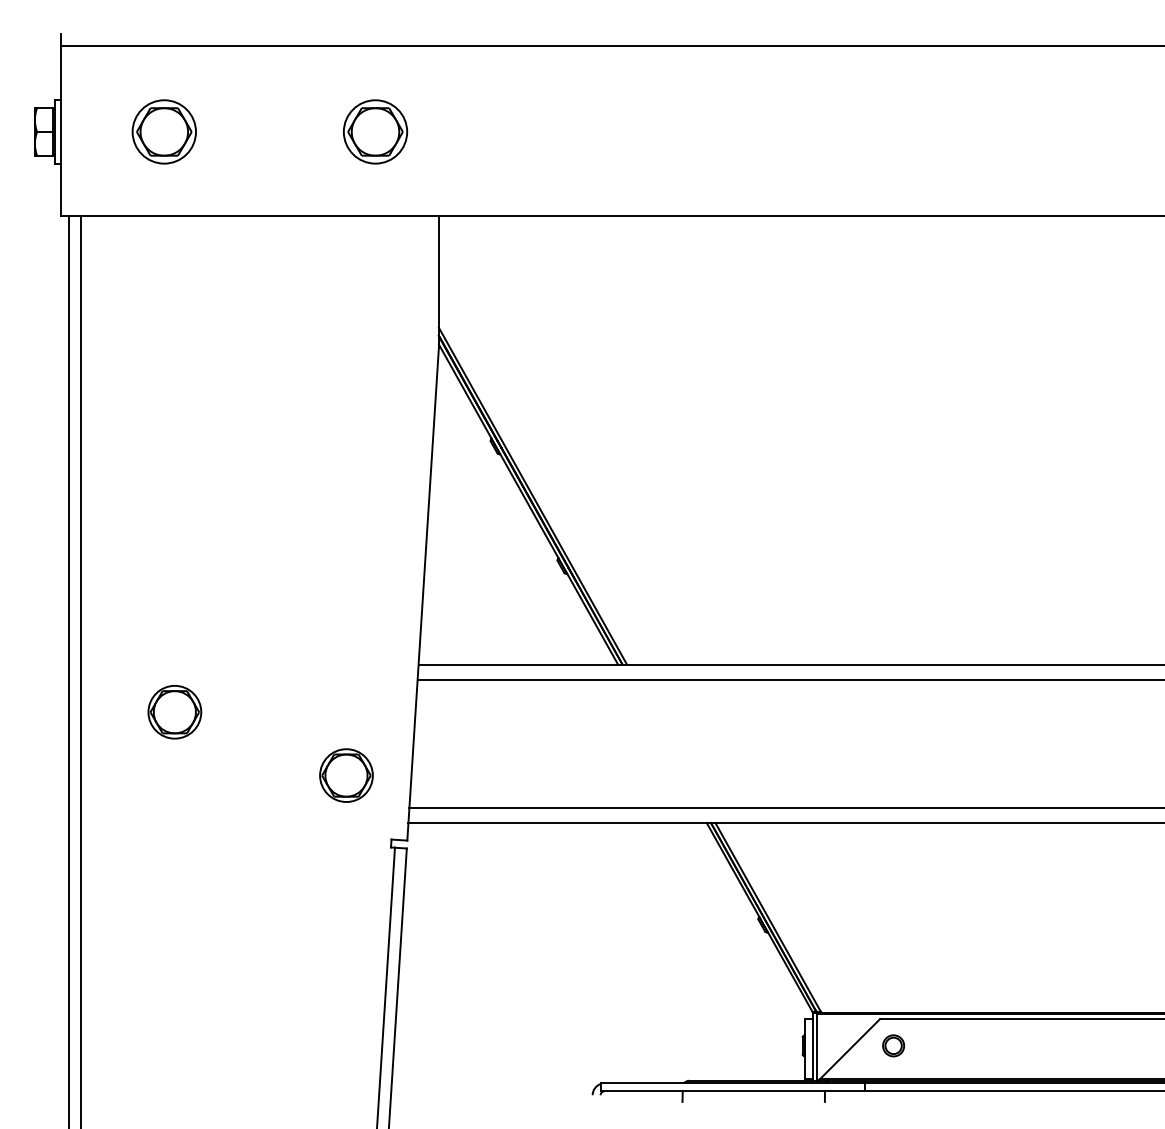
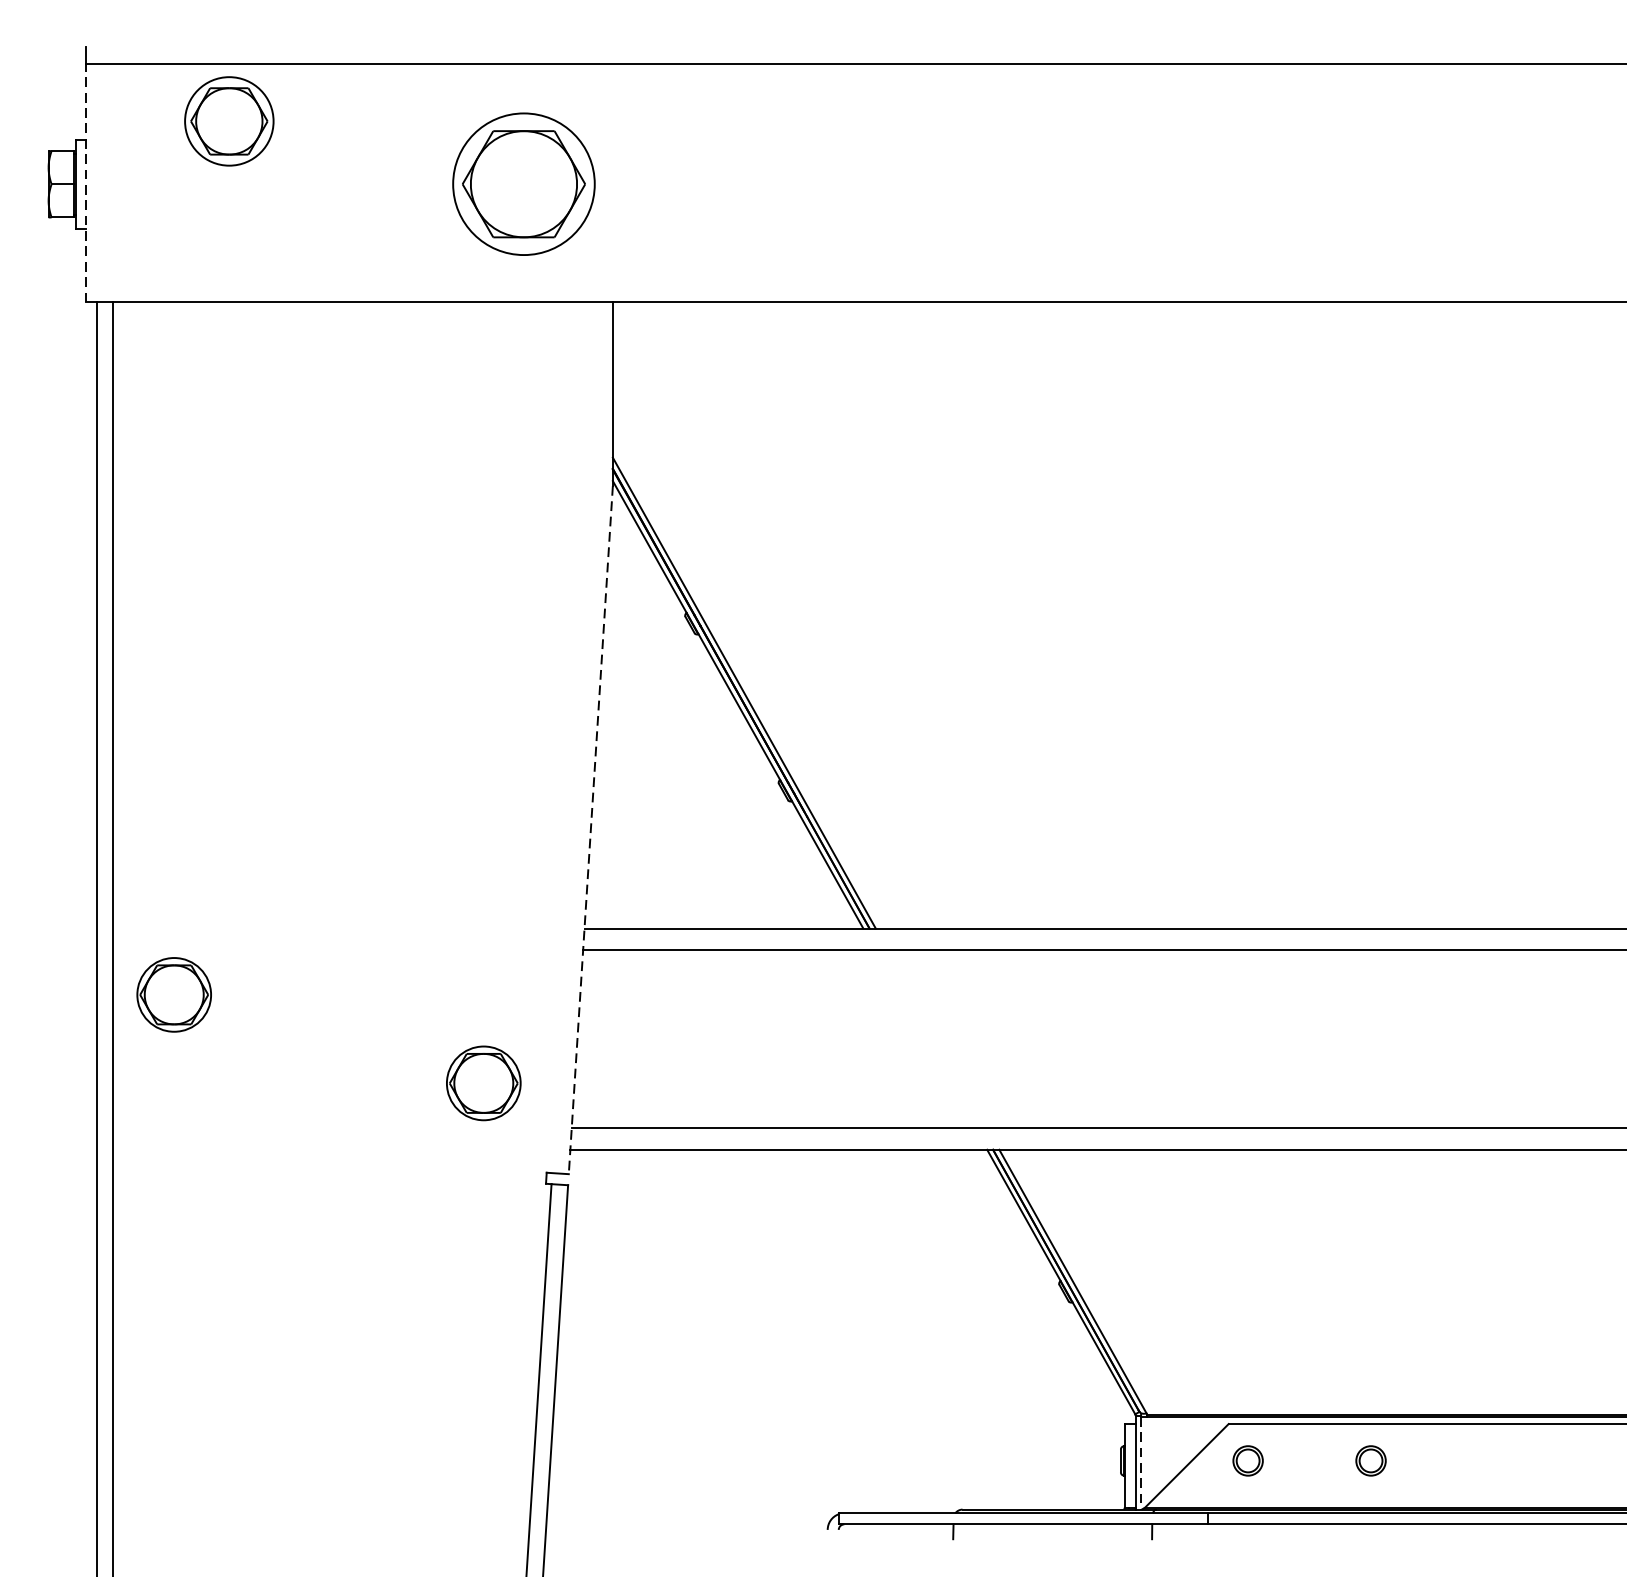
line: (61, 130) -> (85, 182), solid -> dashed
part: (163, 131) -> (228, 120), moved
part: (375, 131) -> (524, 183), size x1.6
line: (423, 594) -> (591, 830), solid -> dashed
part: (174, 712) -> (173, 995), moved
part: (981, 1045) -> (1370, 1460), added
line: (817, 1048) -> (1141, 1464), solid -> dashed

